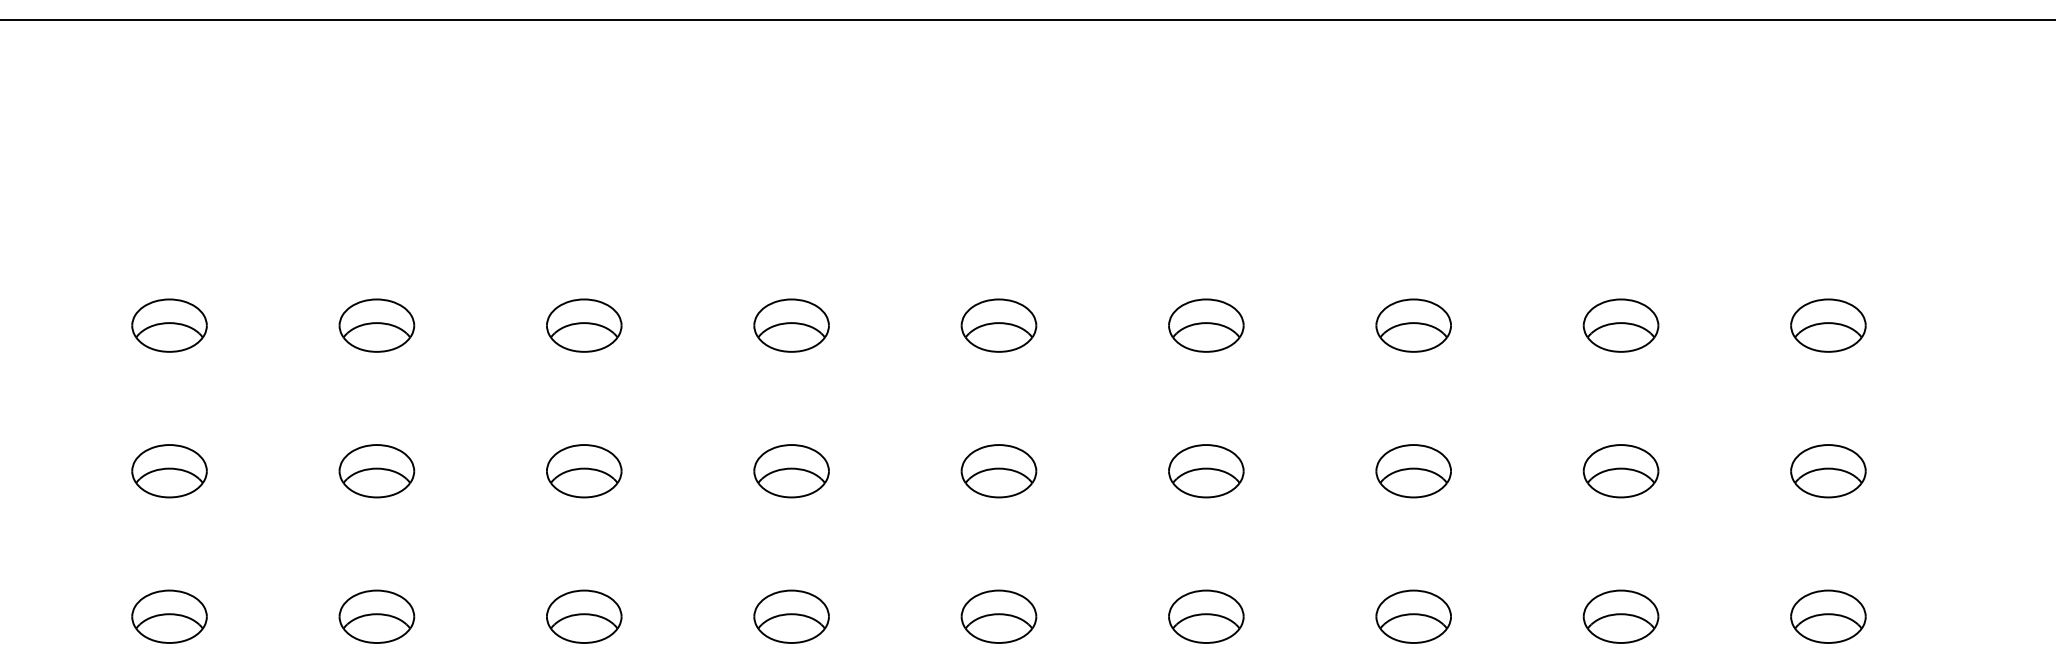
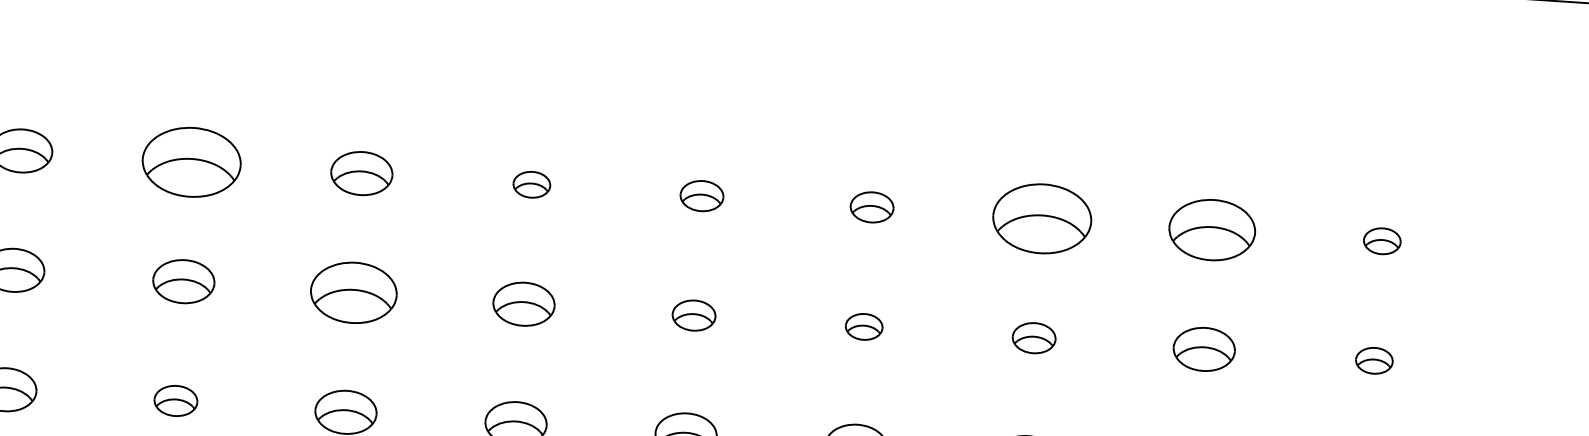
part: (376, 325) -> (191, 162), size x1.6
part: (791, 325) -> (531, 184), size x0.6
part: (998, 325) -> (701, 196), size x0.7
part: (1206, 325) -> (872, 207), size x0.7
part: (1413, 325) -> (1041, 218), size x1.6
part: (1620, 325) -> (1211, 229), size x1.4
part: (1828, 325) -> (1382, 241), size x0.6
part: (584, 471) -> (354, 293), size x1.4
part: (998, 471) -> (693, 315), size x0.7
part: (1206, 471) -> (864, 327), size x0.6
part: (1413, 471) -> (1034, 338), size x0.7
part: (1828, 471) -> (1374, 360), size x0.6
part: (376, 616) -> (175, 400), size x0.7

